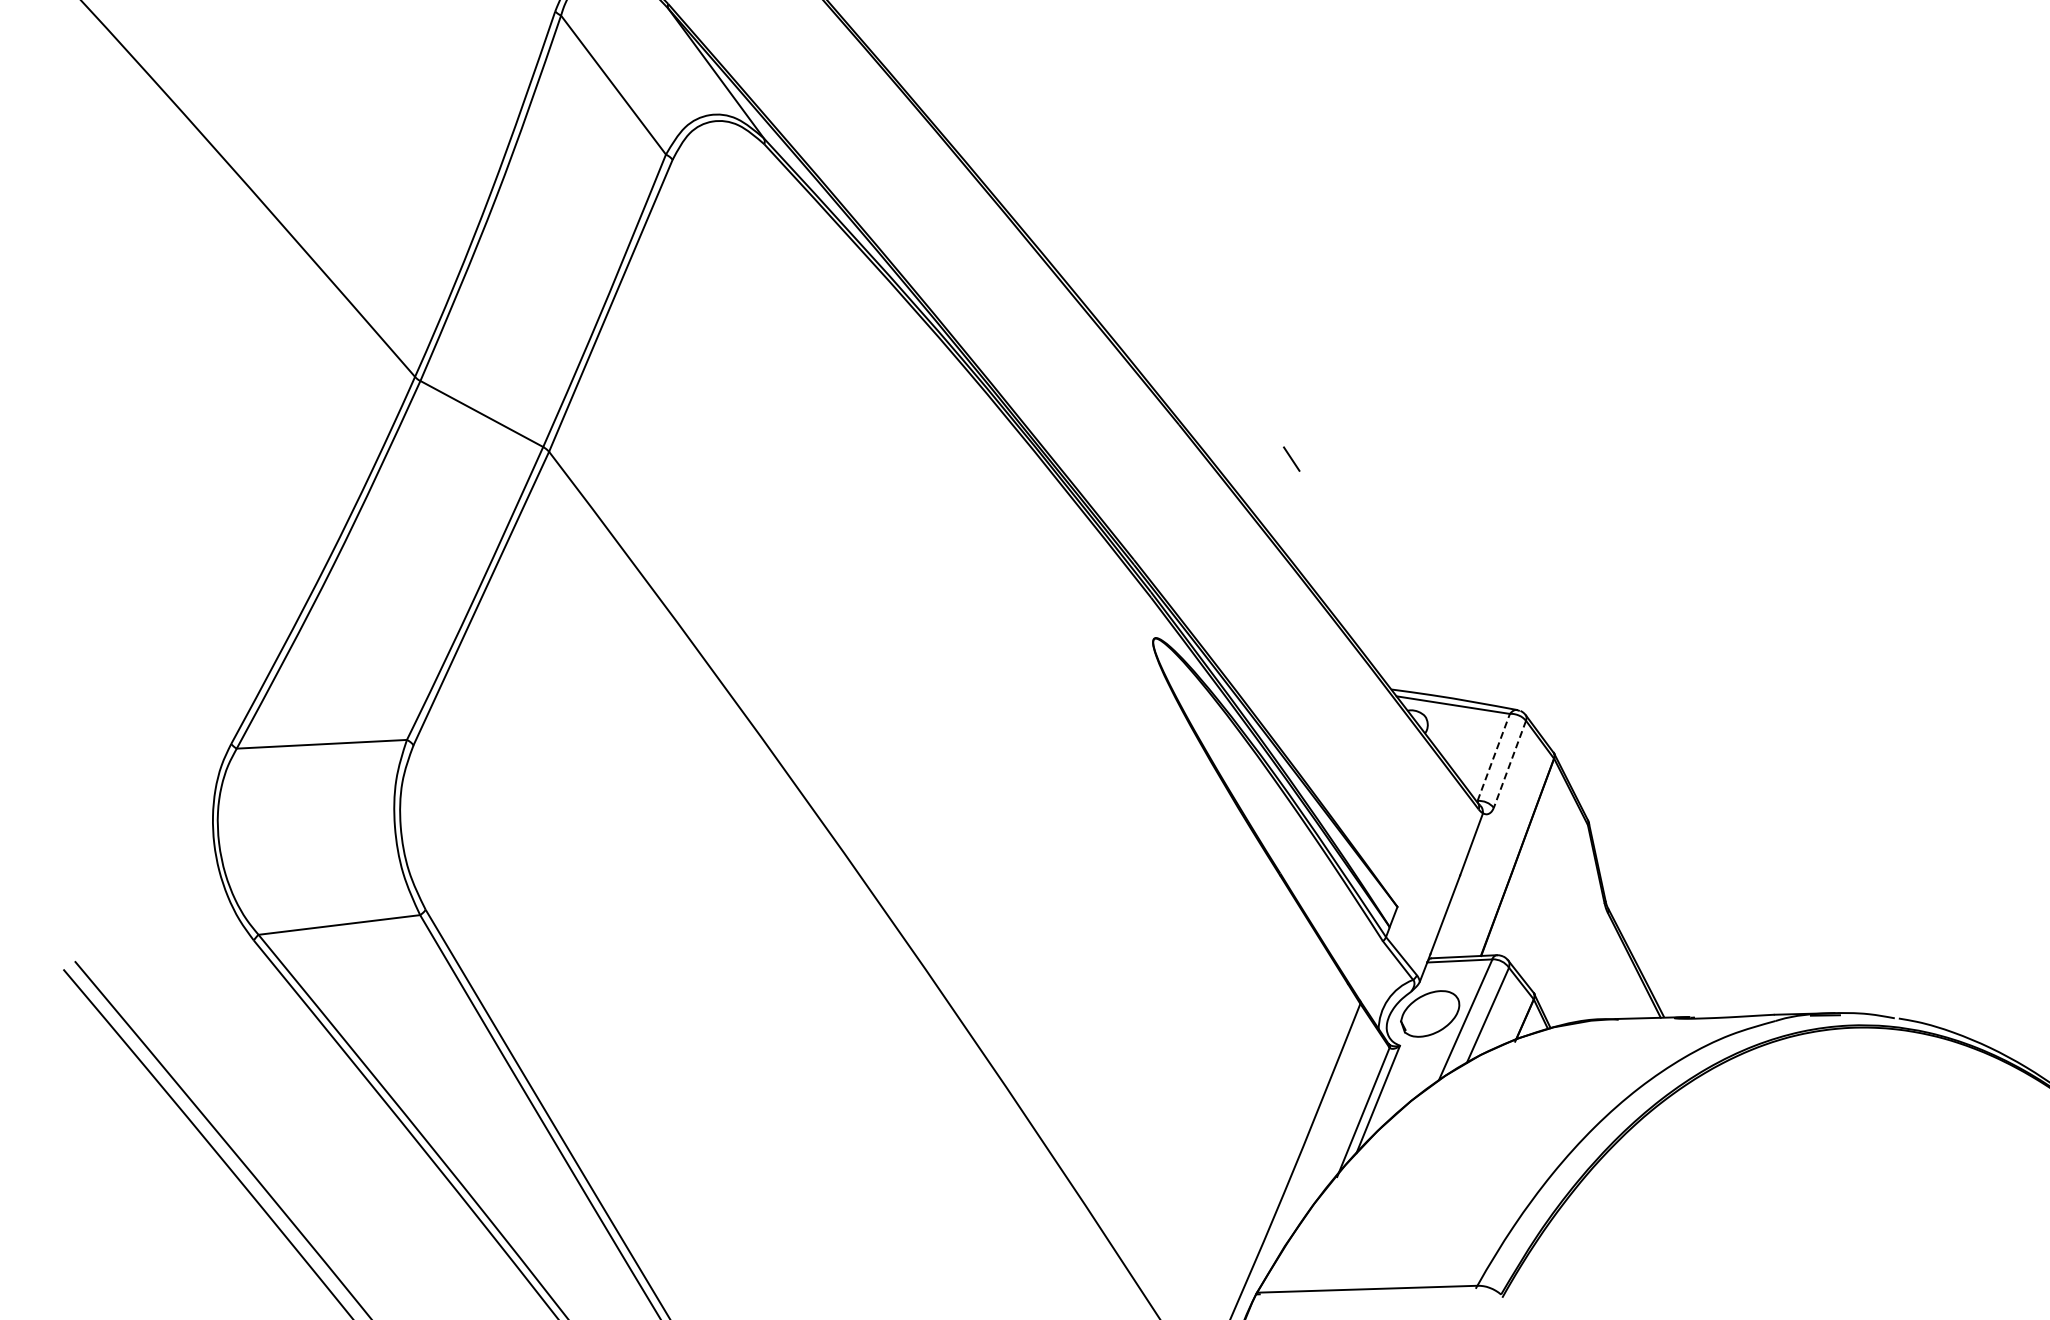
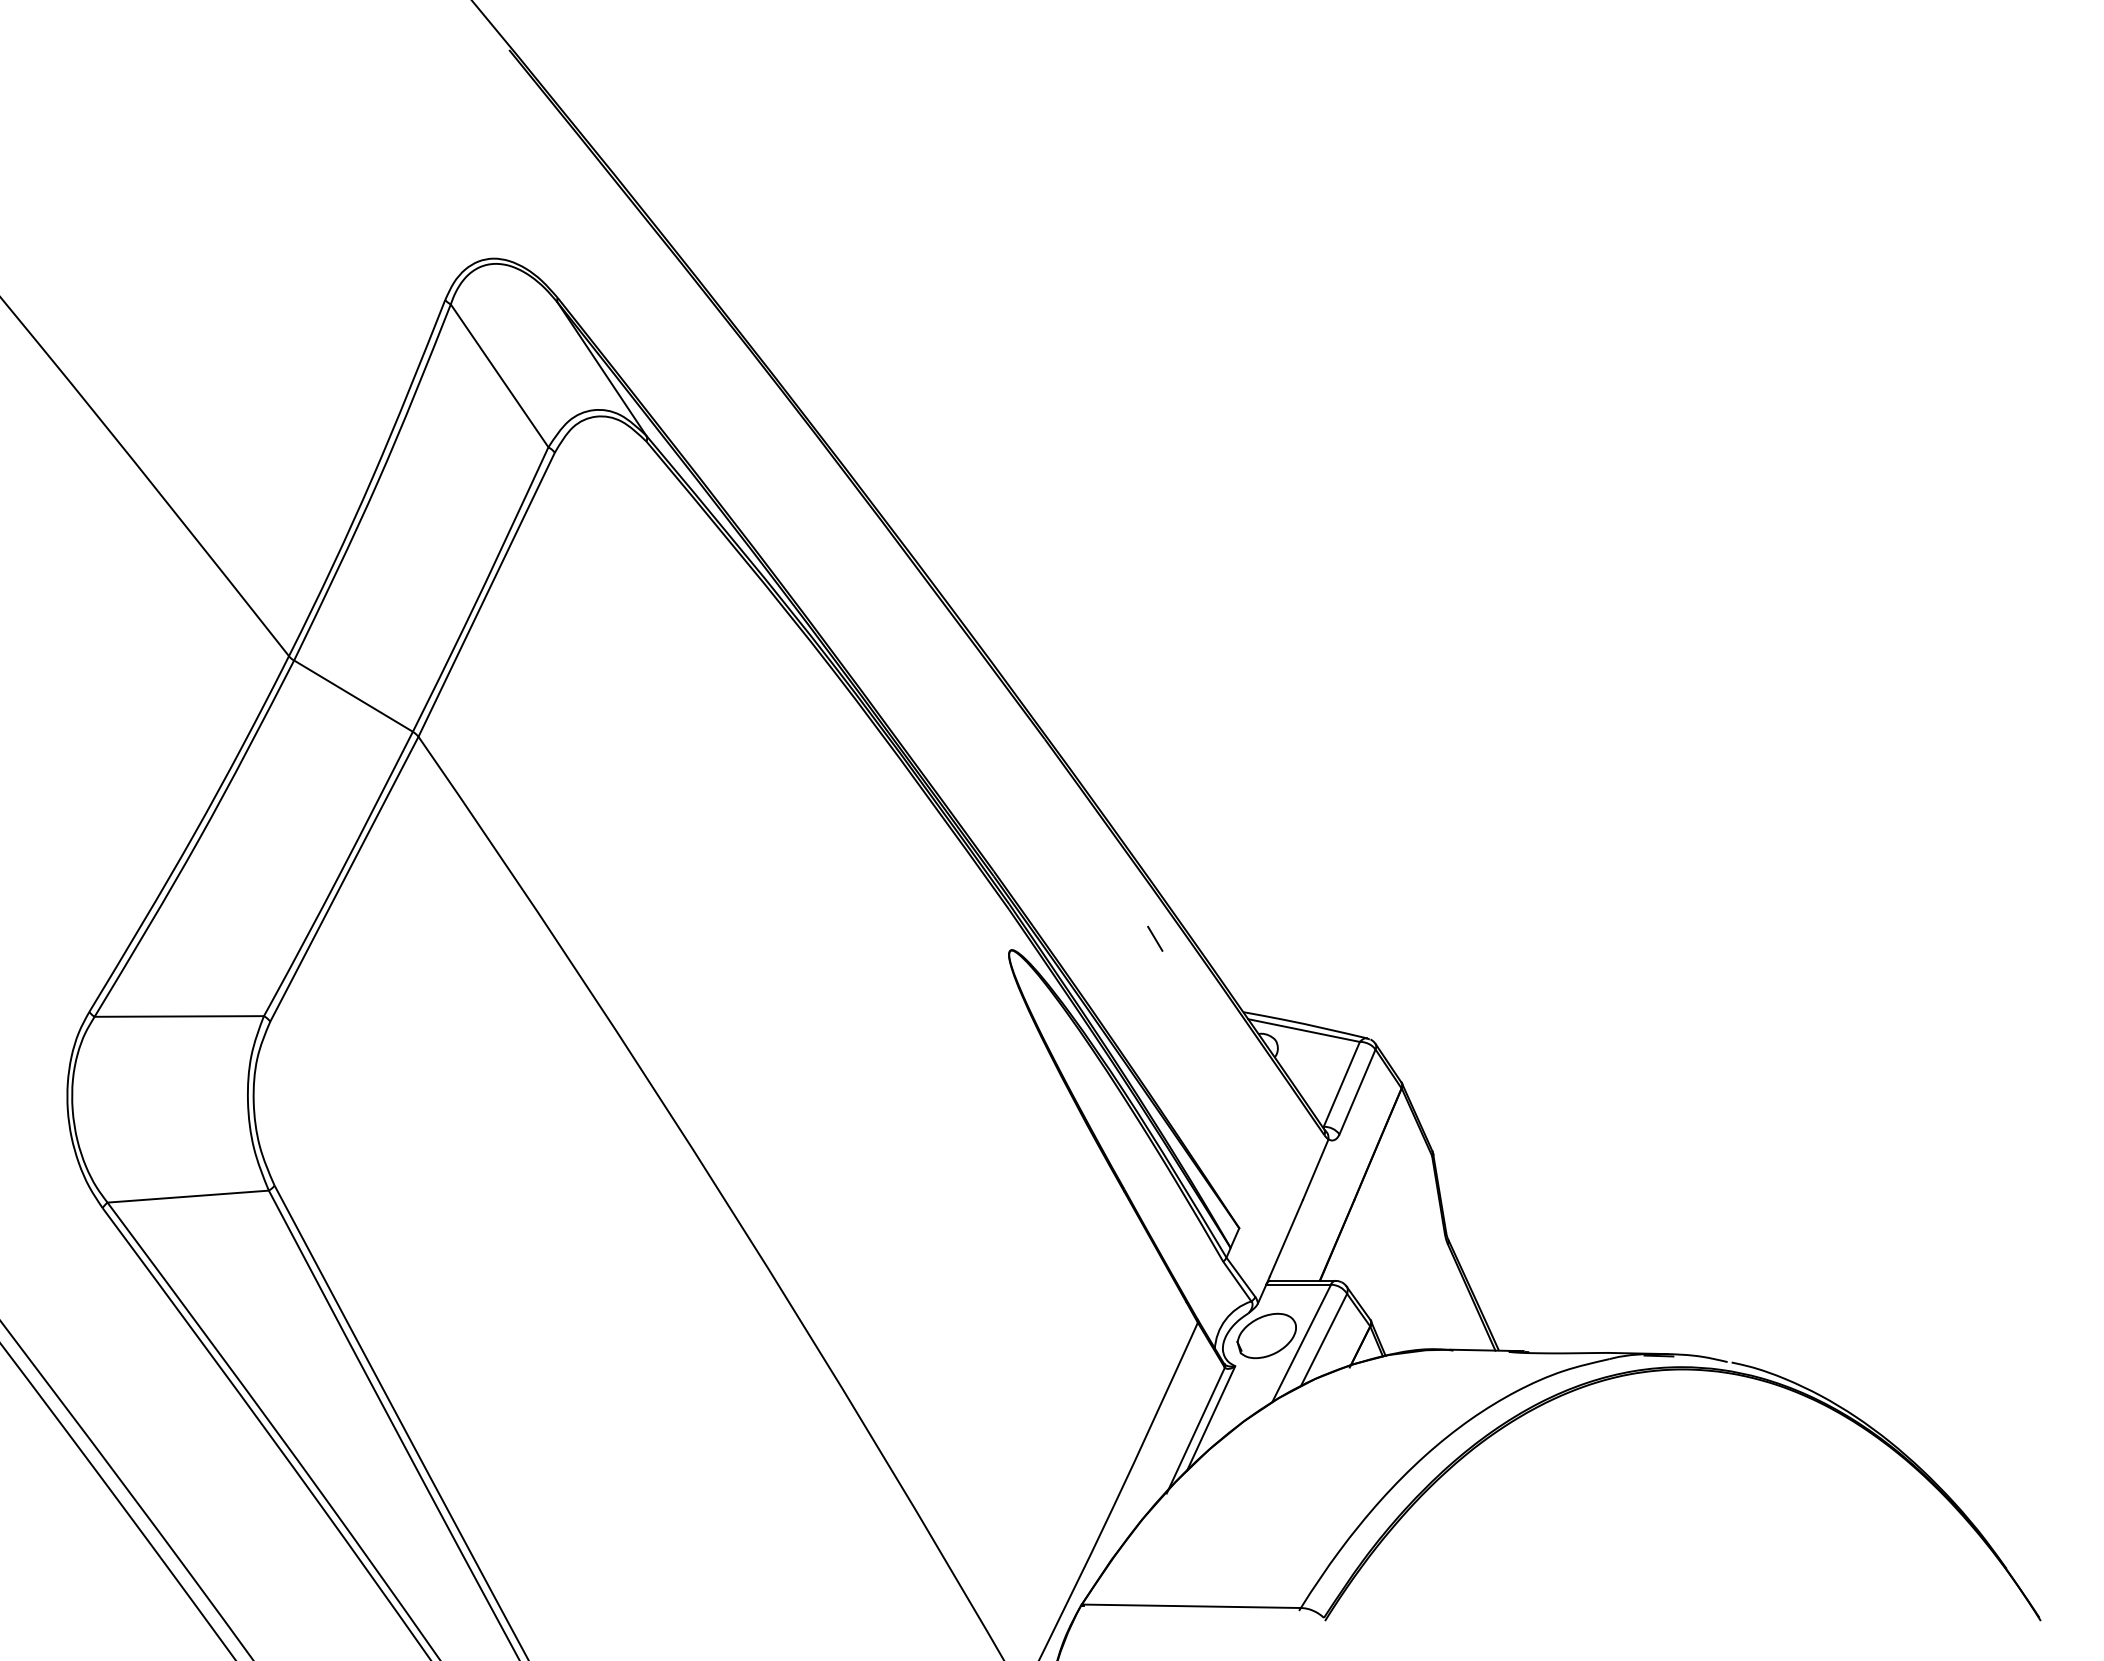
line: (1291, 458) -> (1155, 938), moved
line: (1494, 756) -> (1342, 1083), dashed -> solid
line: (1509, 764) -> (1357, 1092), dashed -> solid

